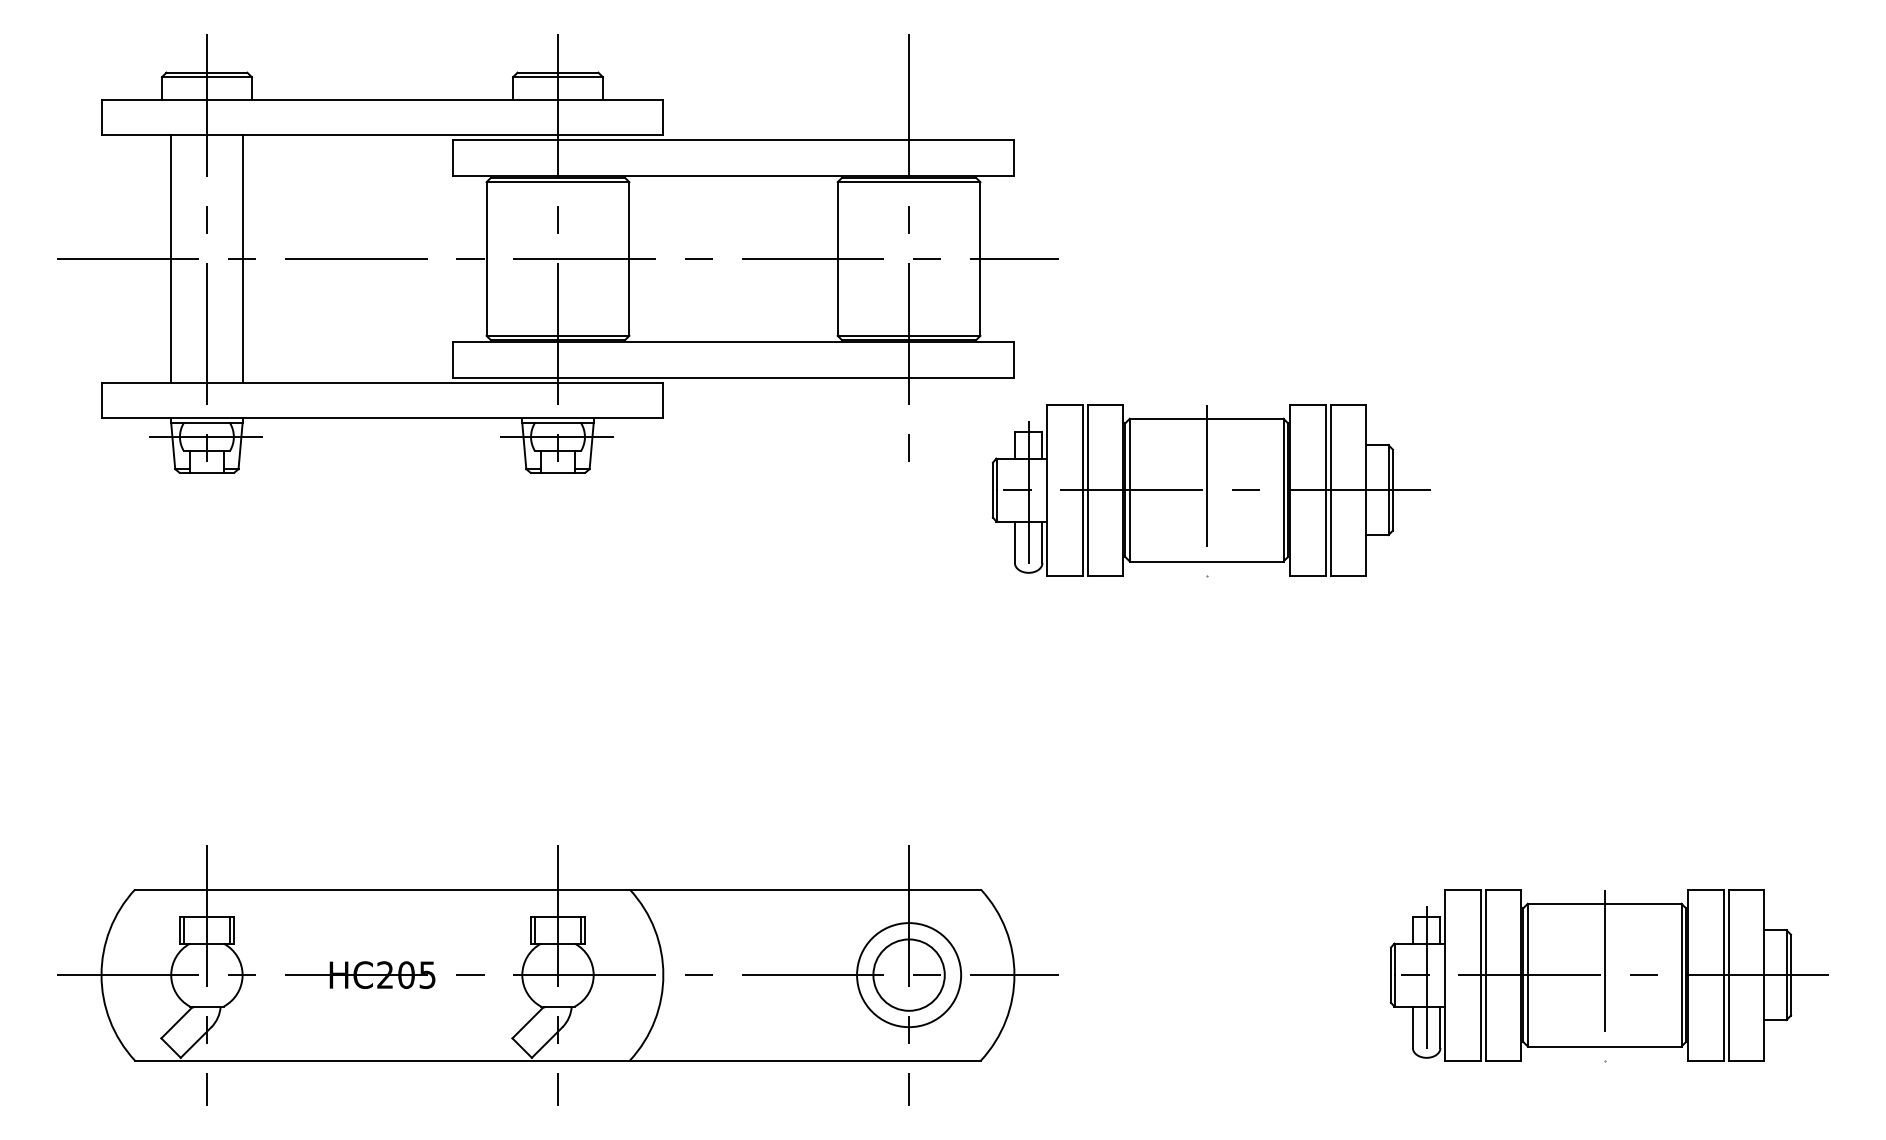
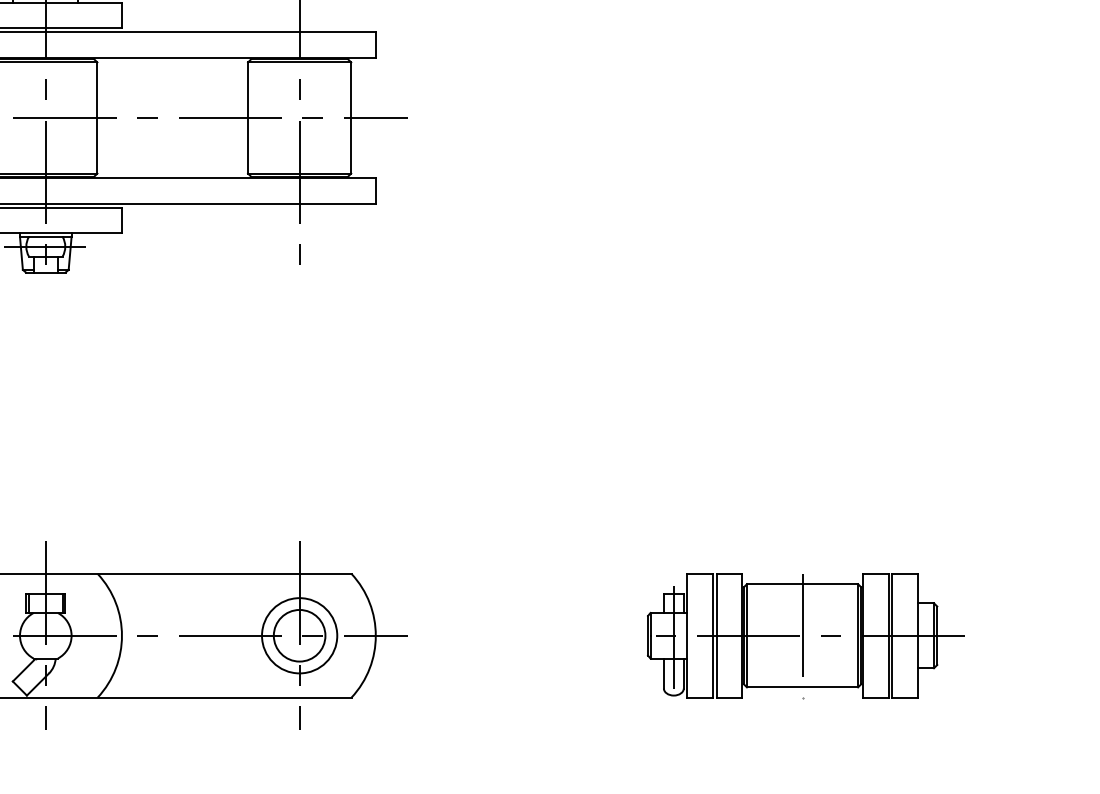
part: (1210, 490) -> (517, 285), removed

